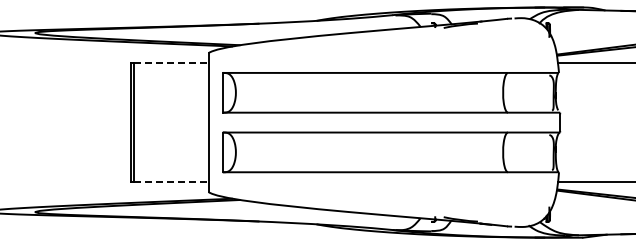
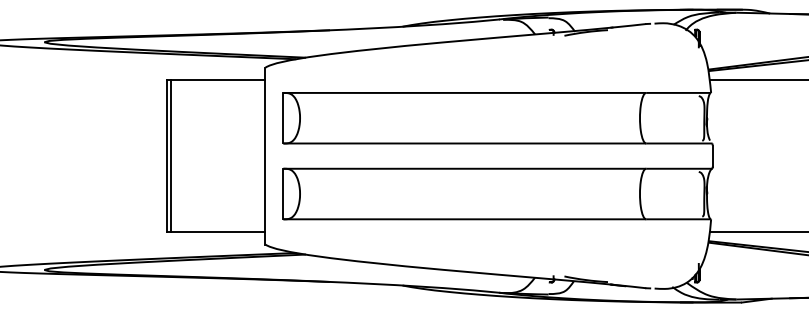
line: (171, 63) -> (218, 80), dashed -> solid
line: (171, 182) -> (218, 232), dashed -> solid

